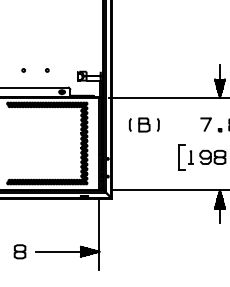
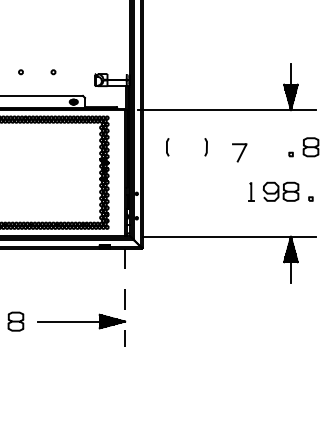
curve: (144, 124) -> (186, 146), removed
curve: (206, 125) -> (240, 153), moved
part: (181, 157) -> (238, 191), removed
line: (99, 234) -> (125, 298), solid -> dashed

